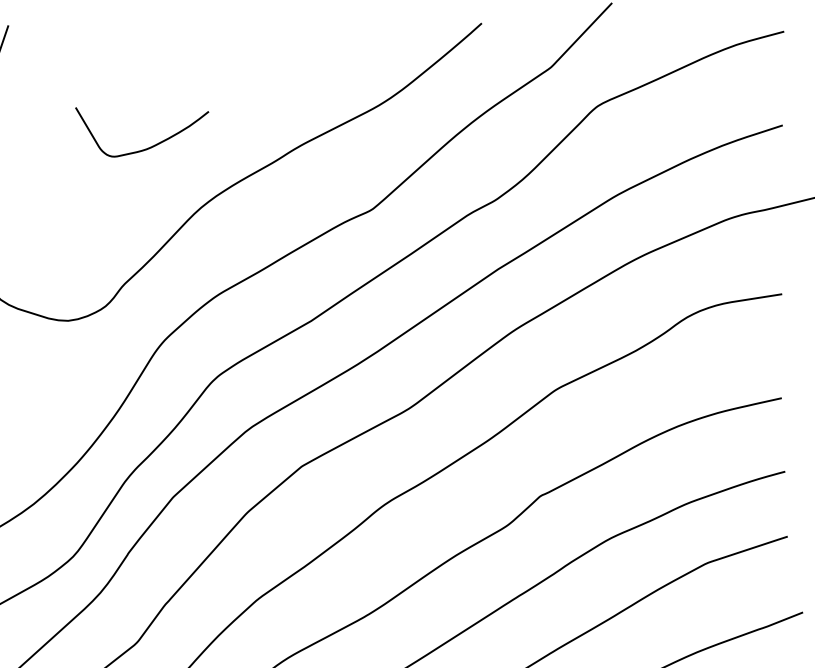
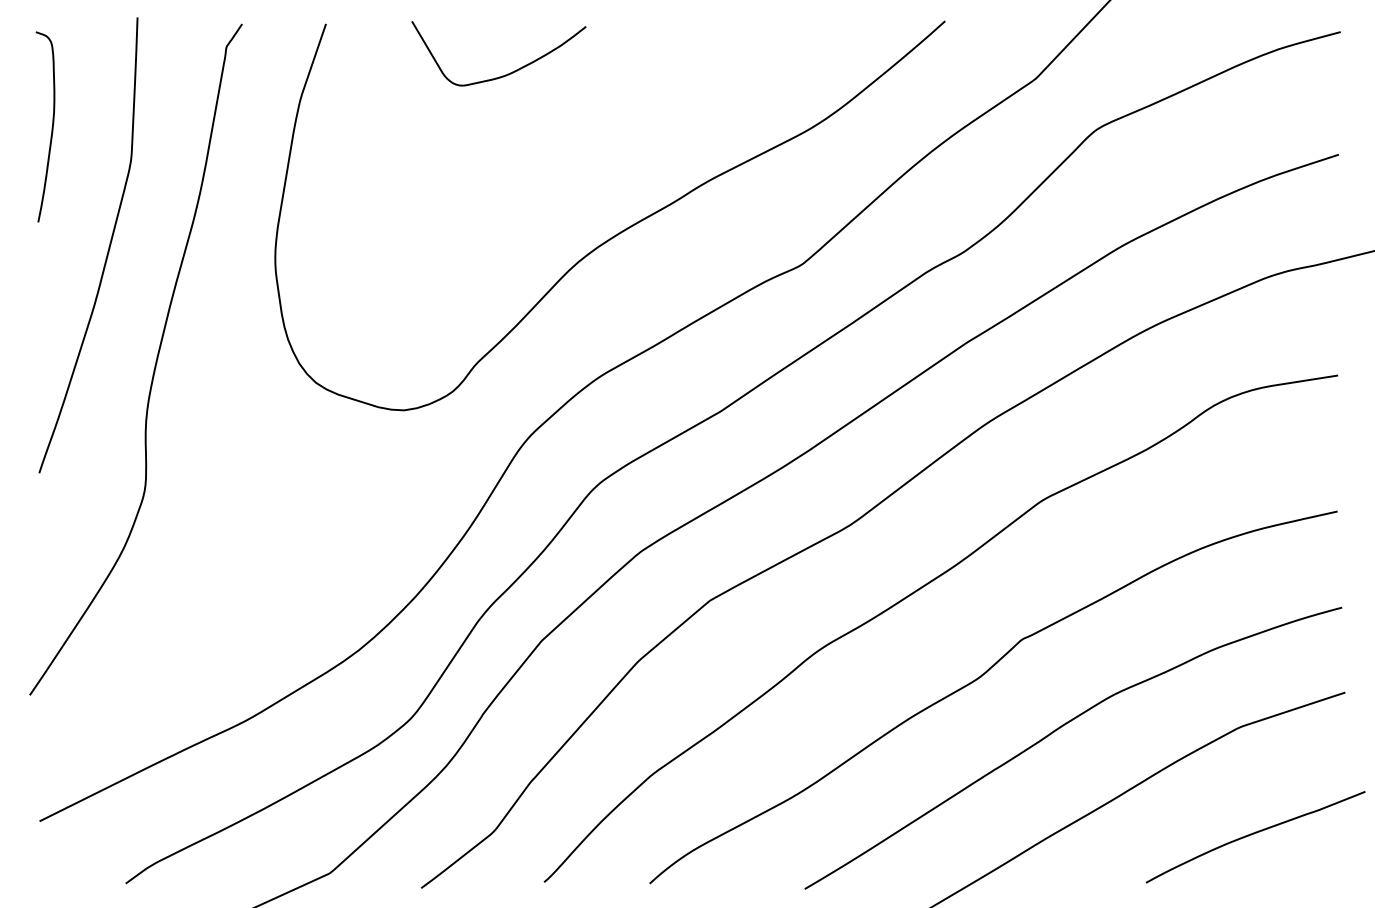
curve: (148, 147) -> (507, 73), moved

